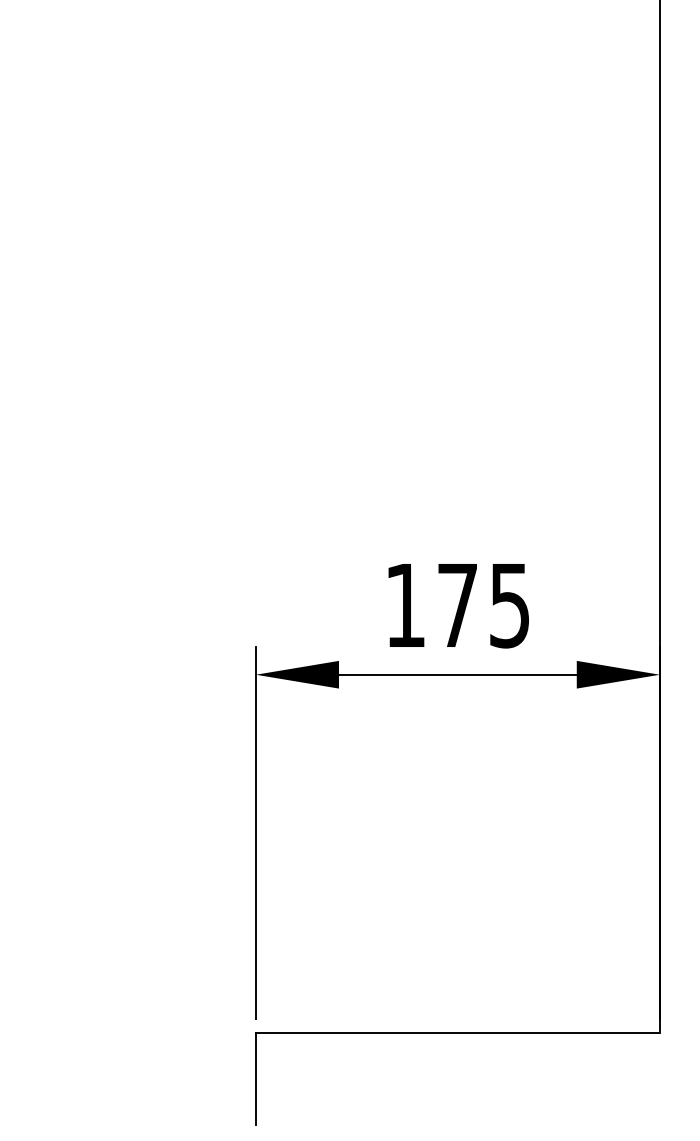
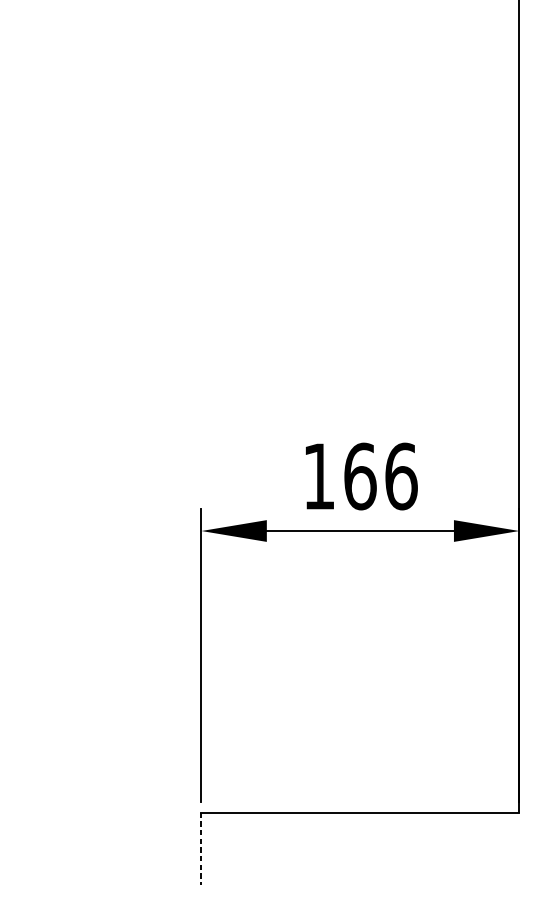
text: (483, 605) -> (380, 476), 175 -> 166
line: (255, 1079) -> (201, 849), solid -> dashed

